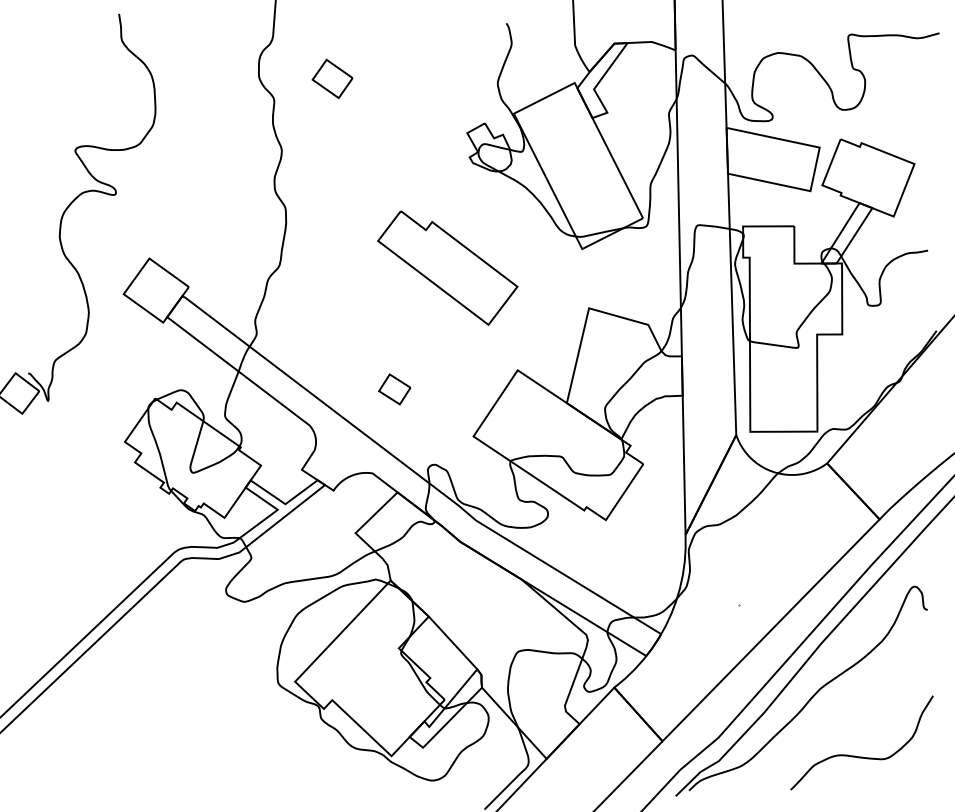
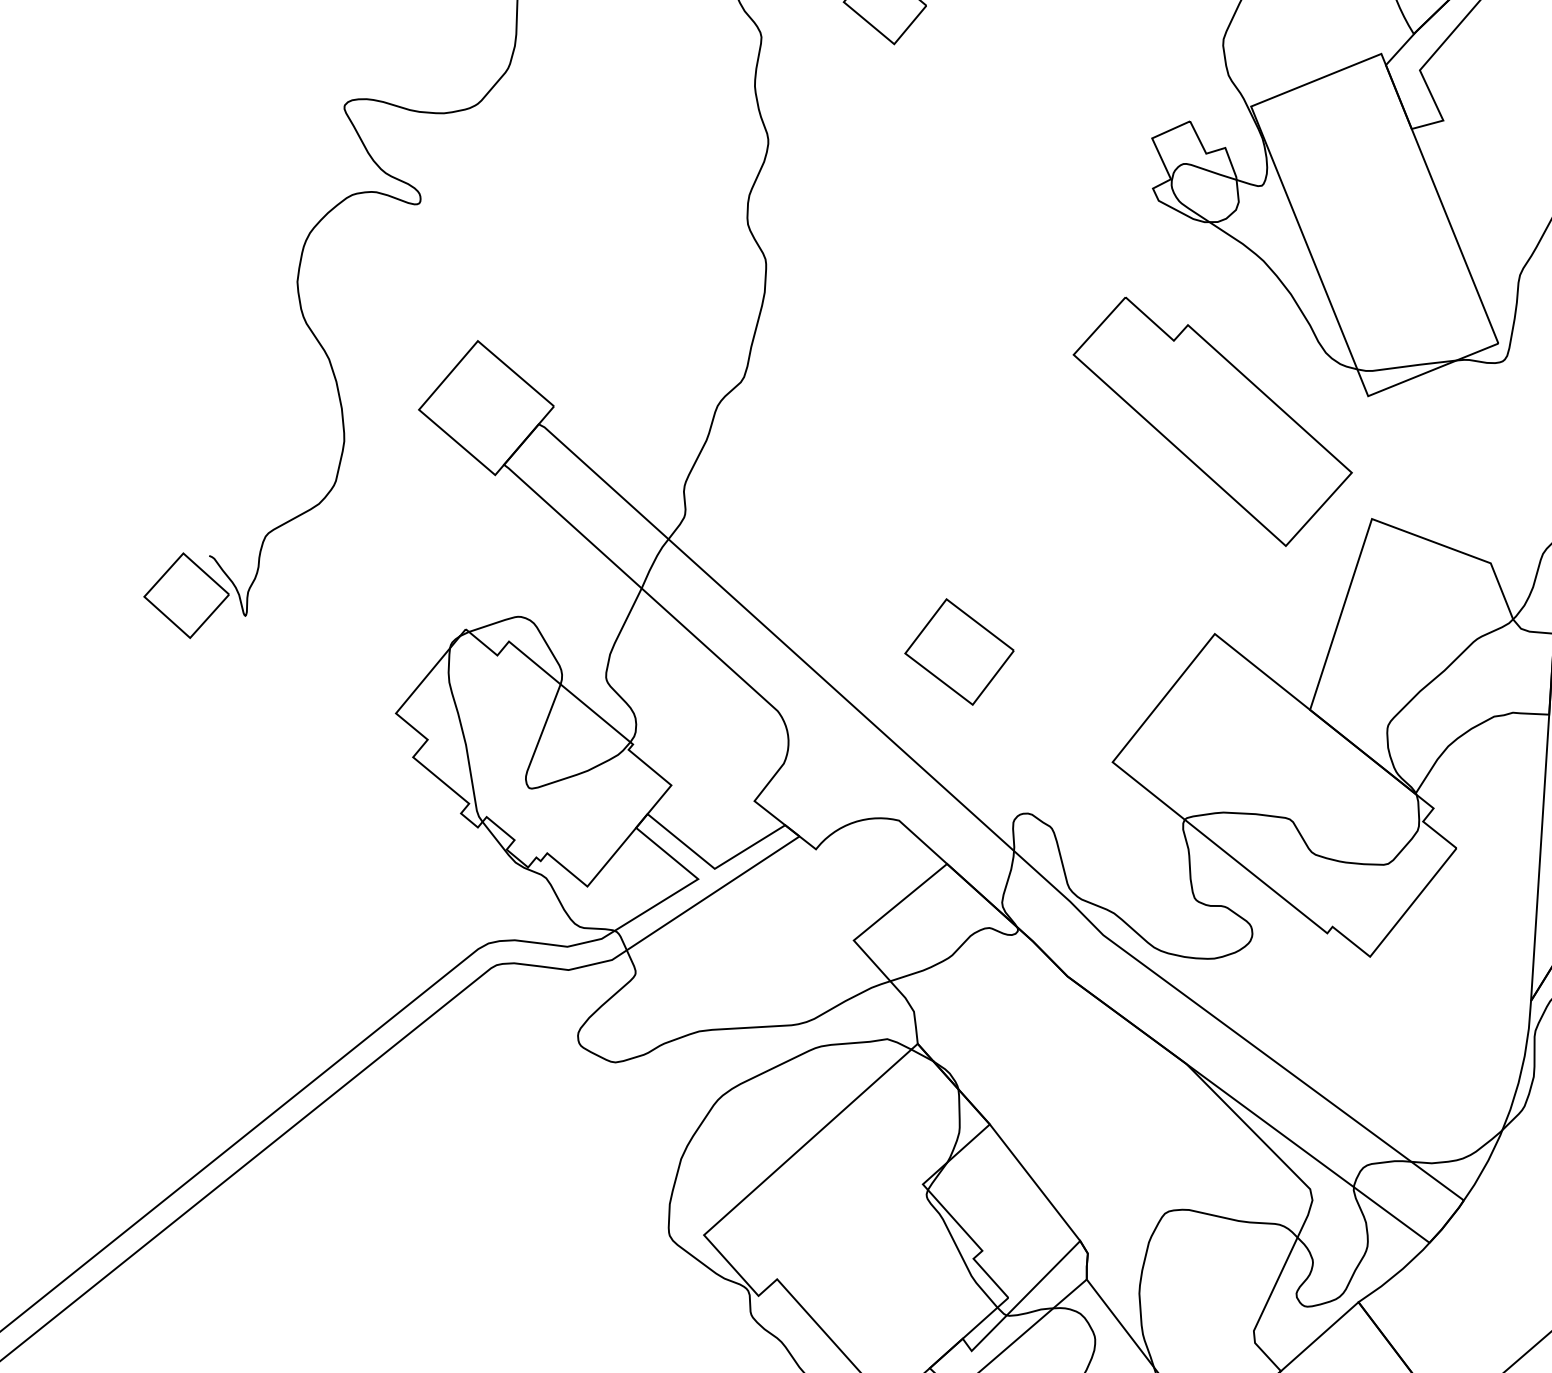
part: (447, 267) -> (1211, 421), moved
part: (394, 389) -> (958, 652), size x1.67

